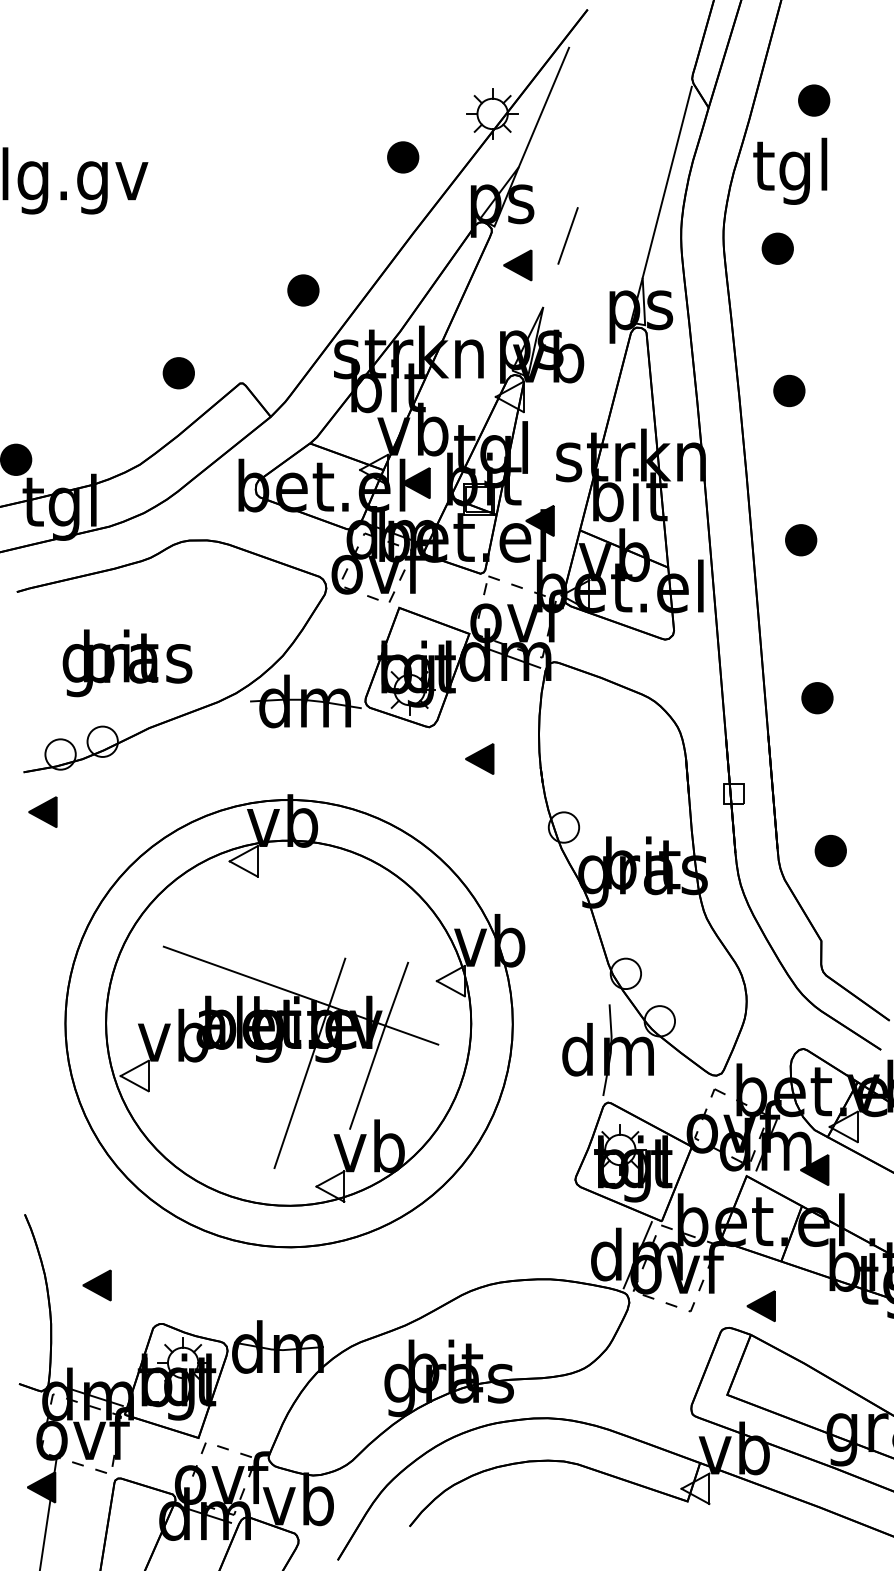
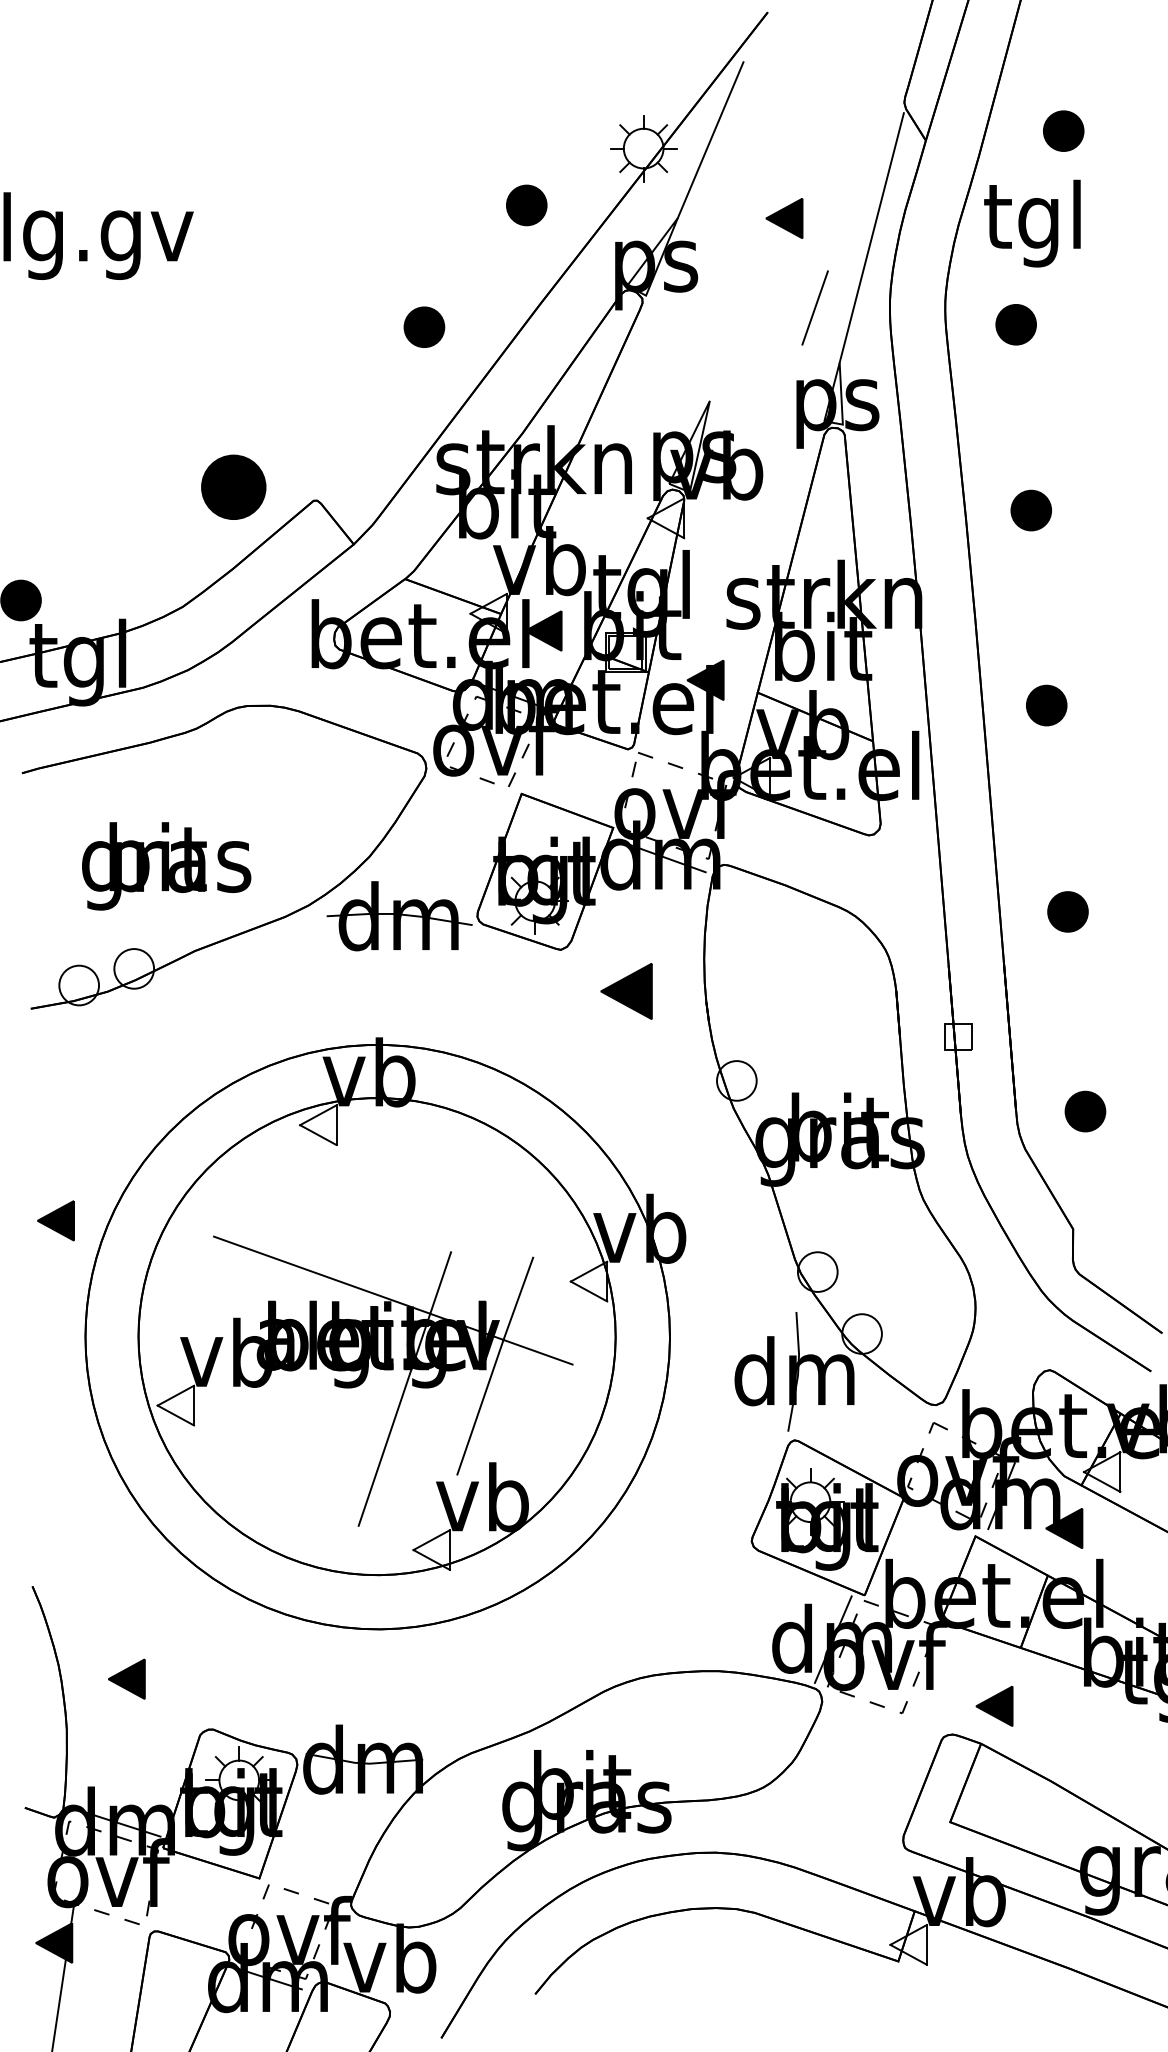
line: (567, 235) -> (814, 307), moved
part: (517, 265) -> (784, 218), moved
part: (303, 289) -> (424, 326), moved
part: (178, 373) -> (233, 487), size x1.6
part: (479, 759) -> (626, 991), size x1.4
part: (42, 811) -> (55, 1220), moved

